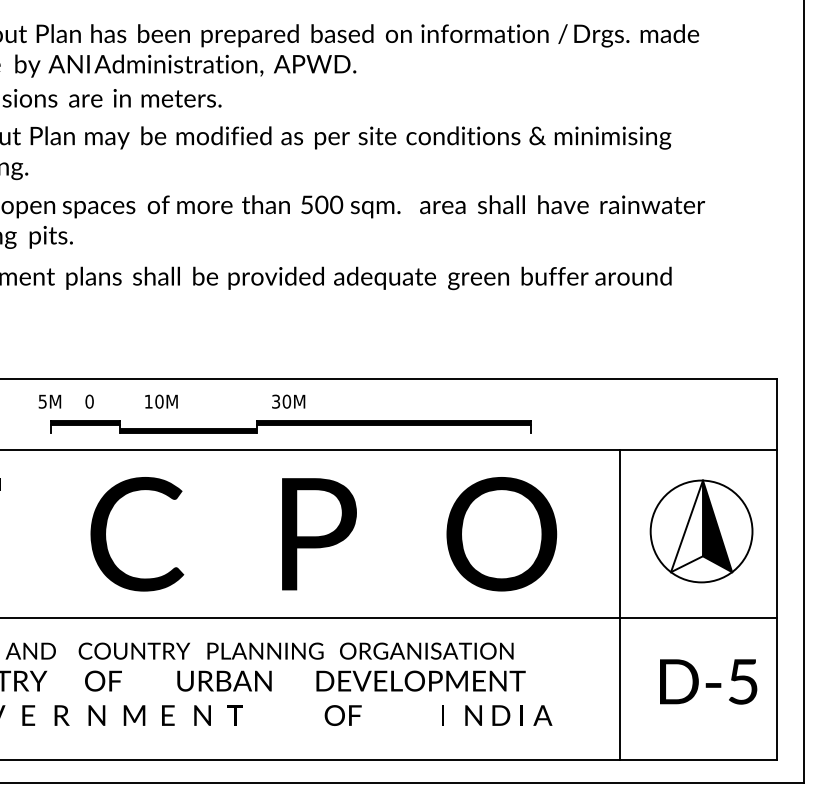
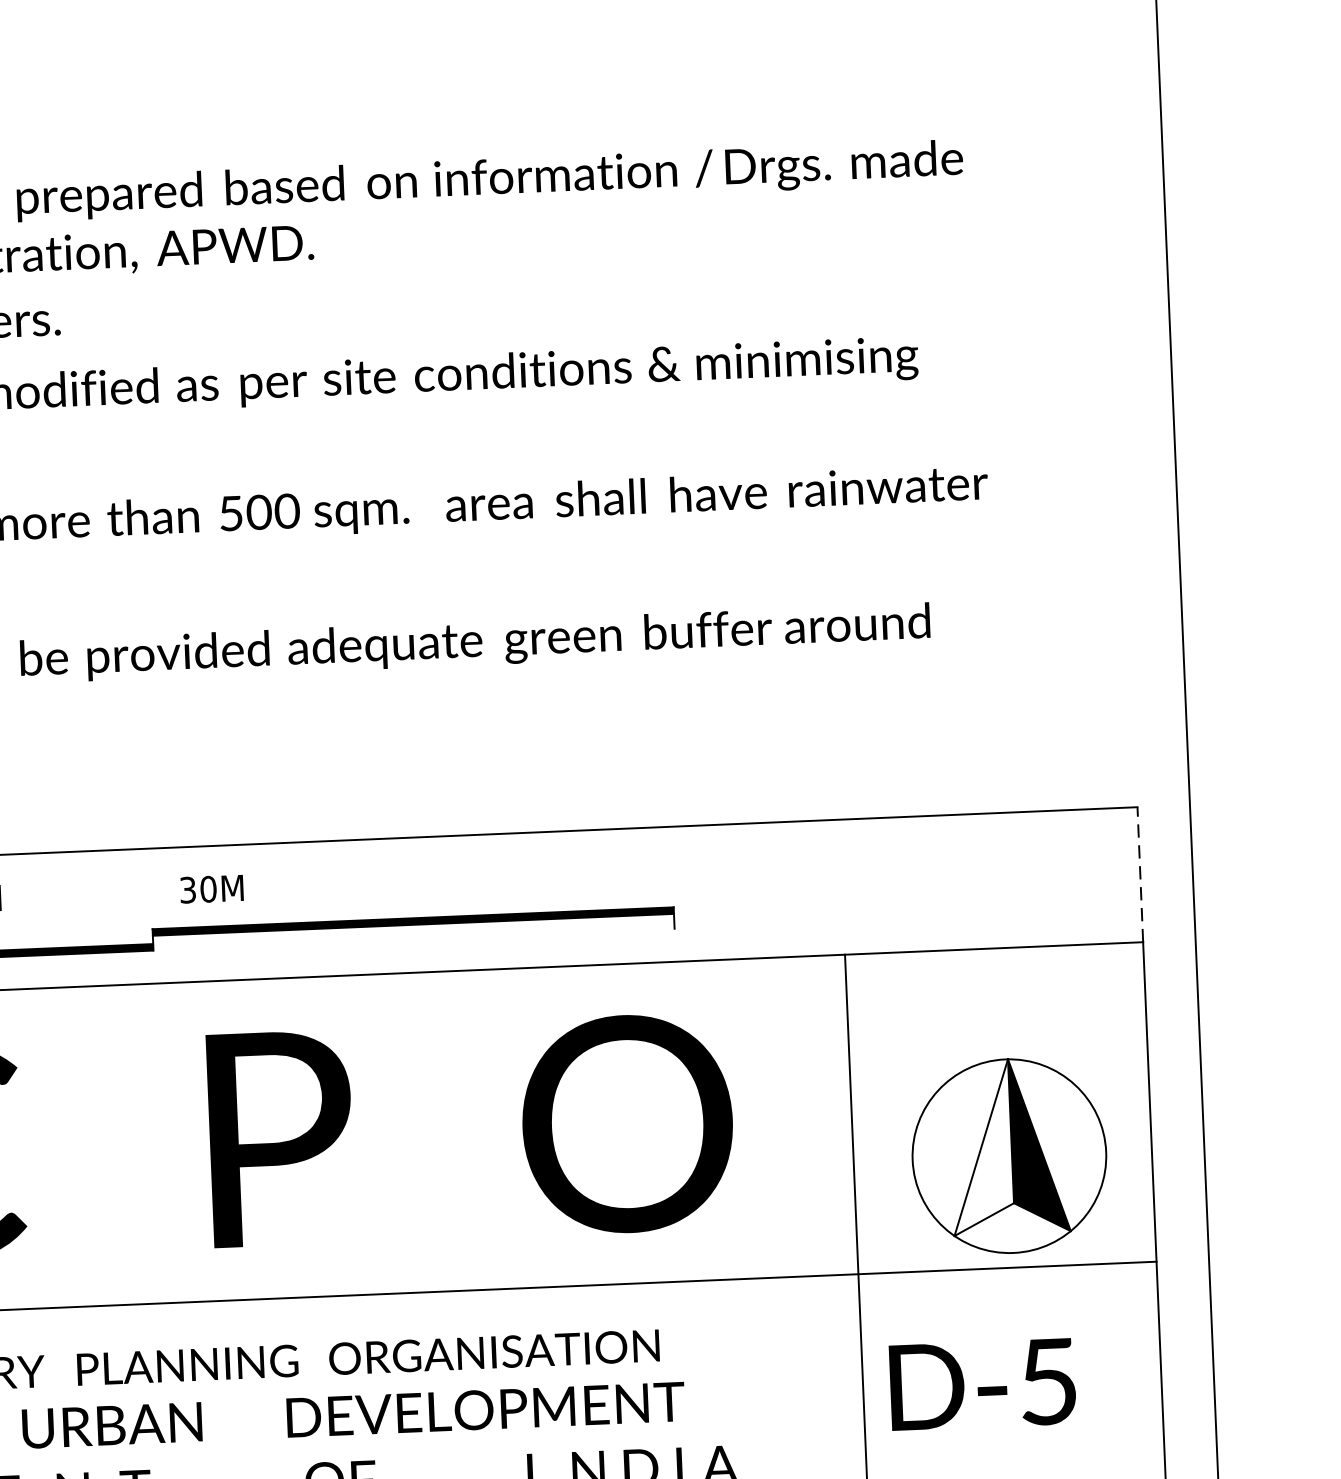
line: (776, 414) -> (1140, 874), solid -> dashed
part: (701, 531) -> (1009, 1156), moved
text: (708, 681) -> (982, 1383), moved

